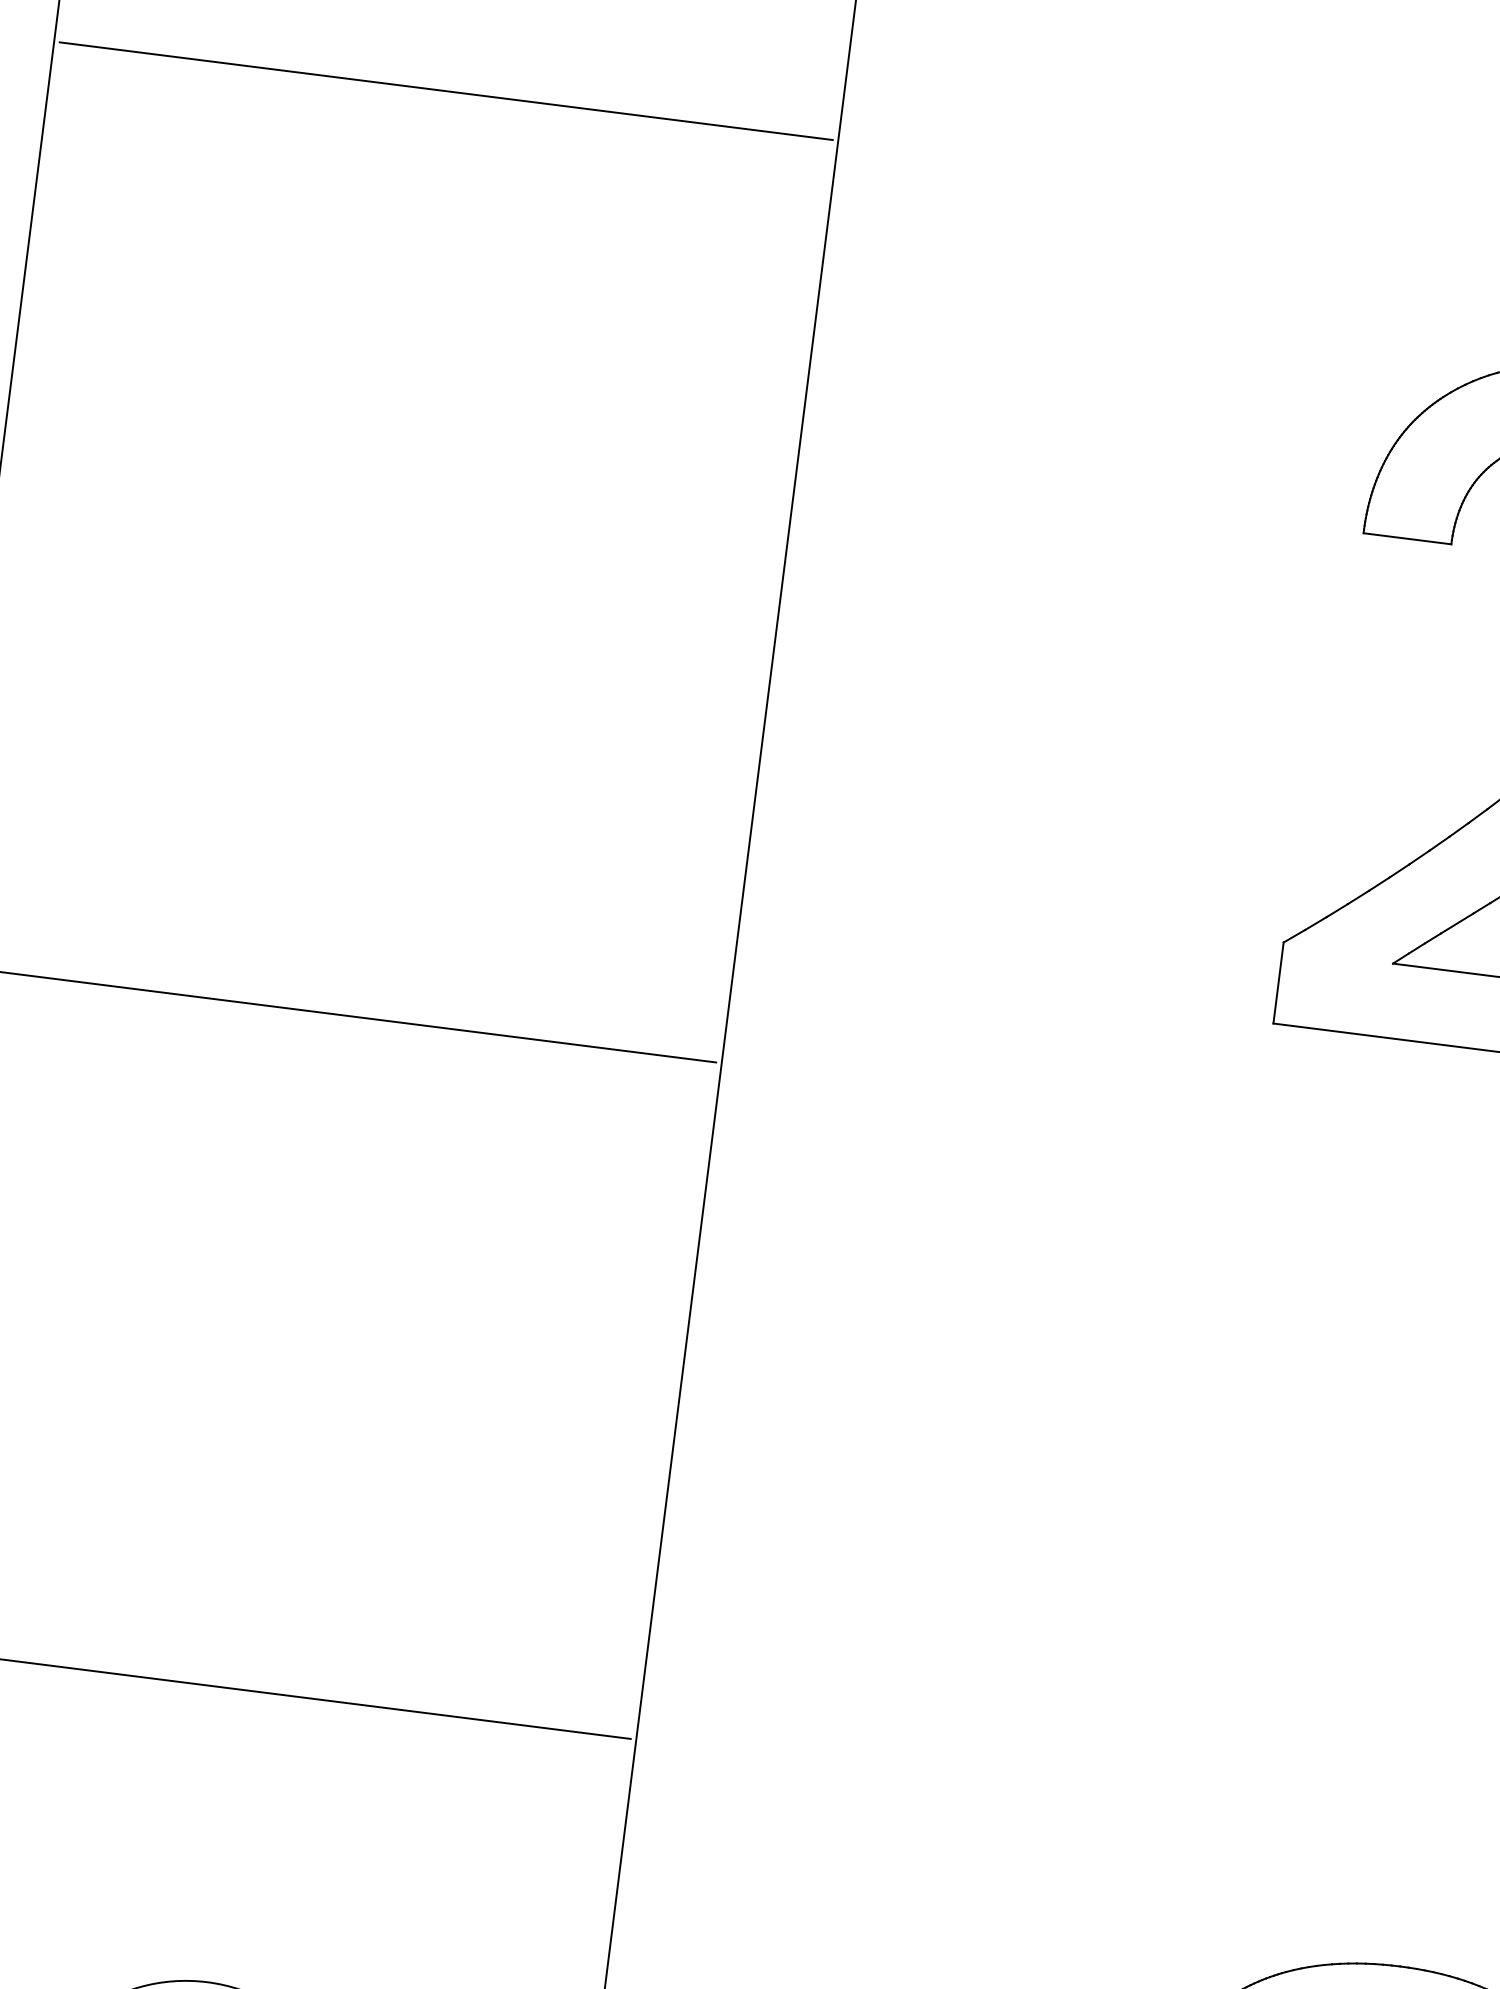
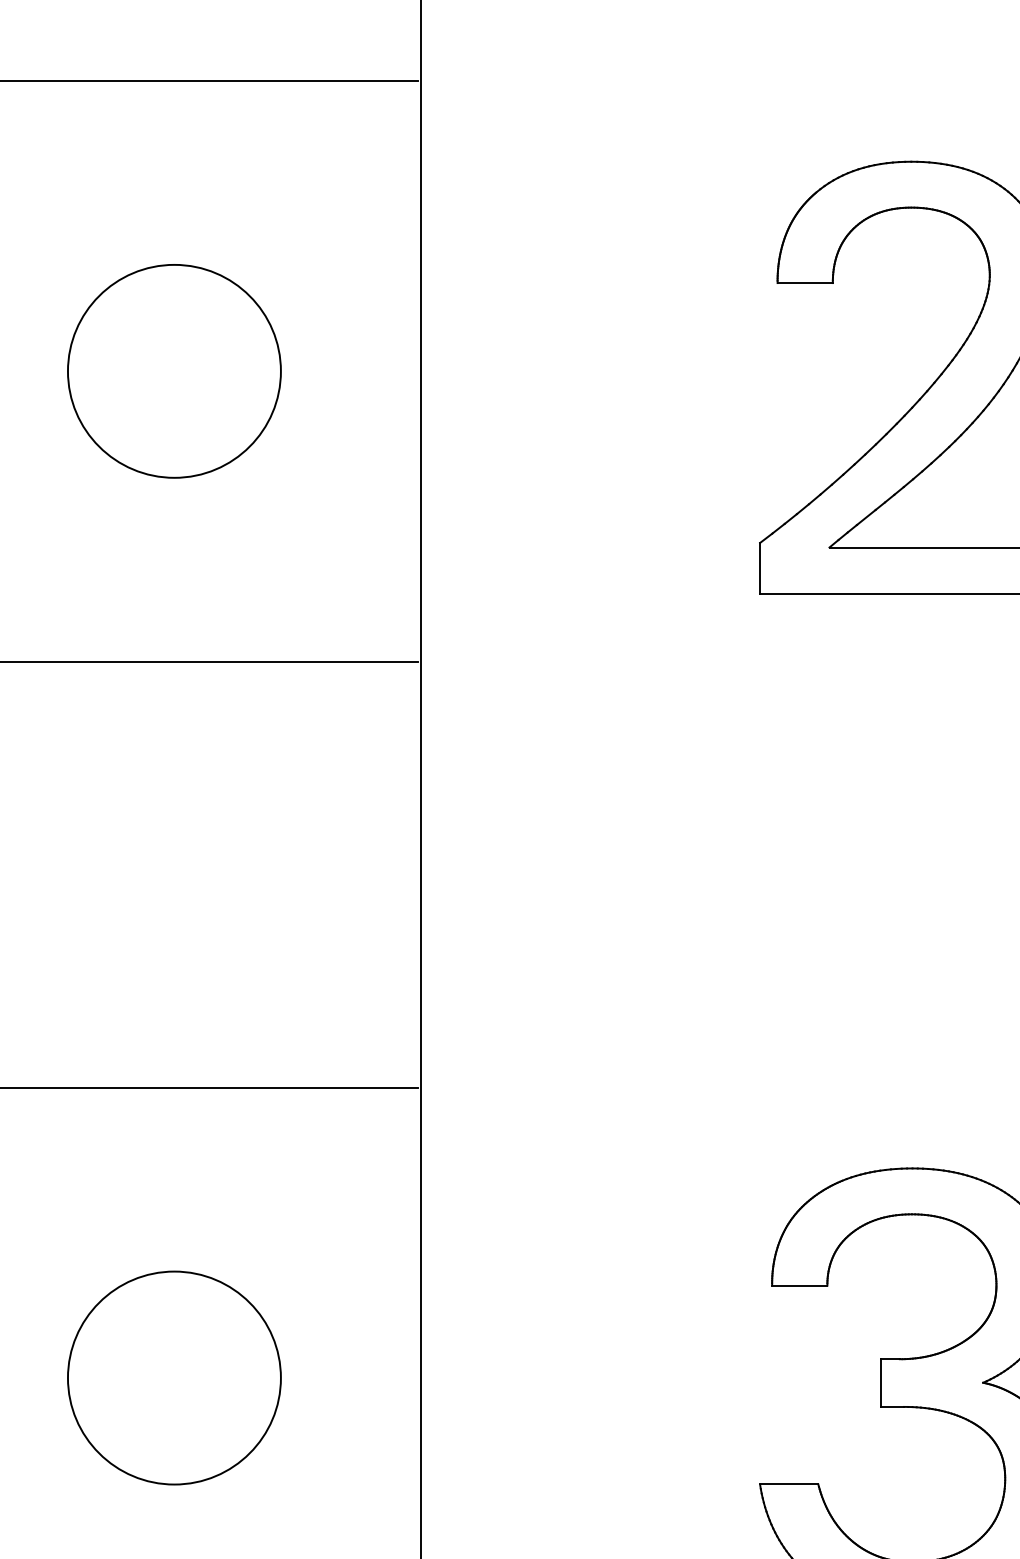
circle: (387, 552) -> (174, 371), added

